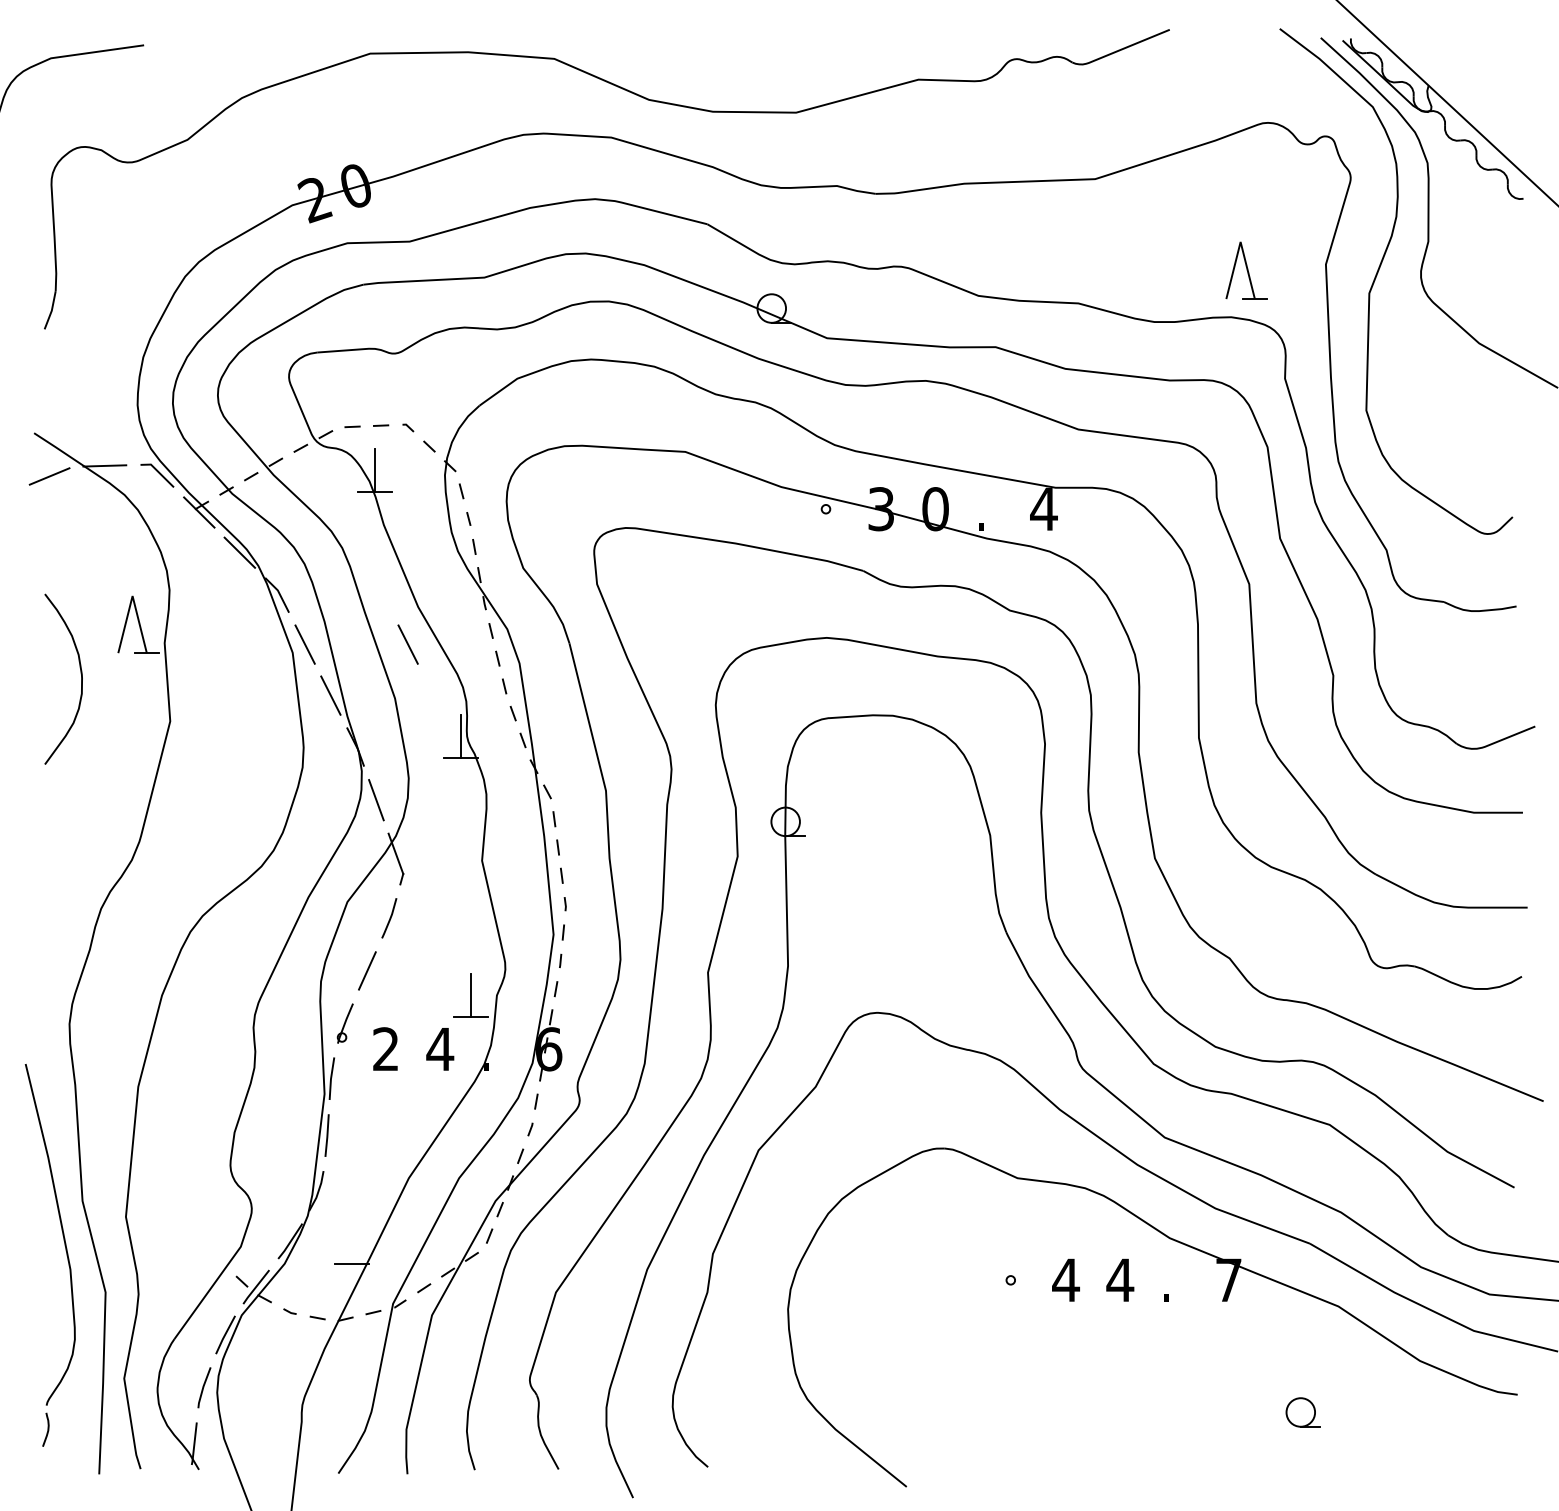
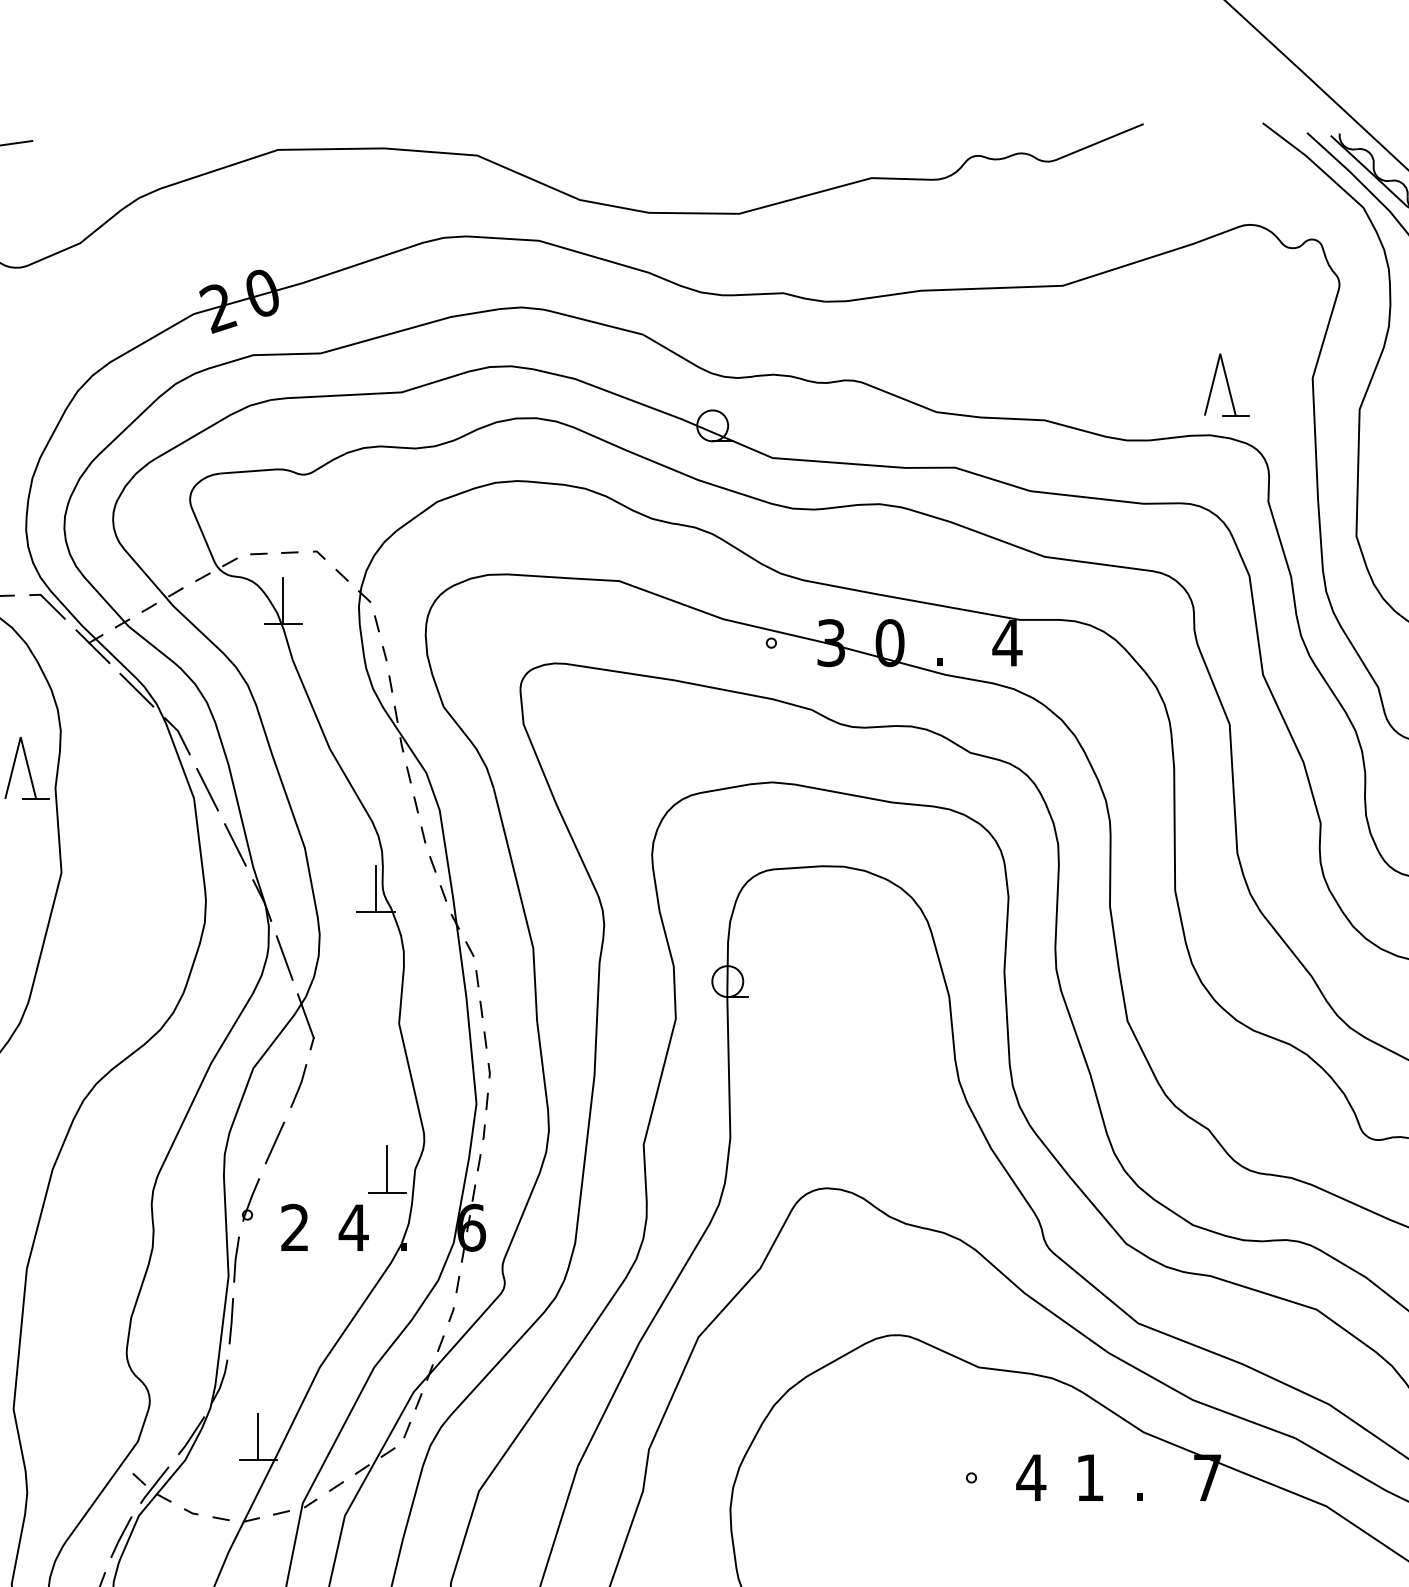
line: (407, 644) -> (318, 789), removed
line: (352, 1242) -> (258, 1436), added
text: (1120, 1279) -> (1090, 1477), 4 -> 1

